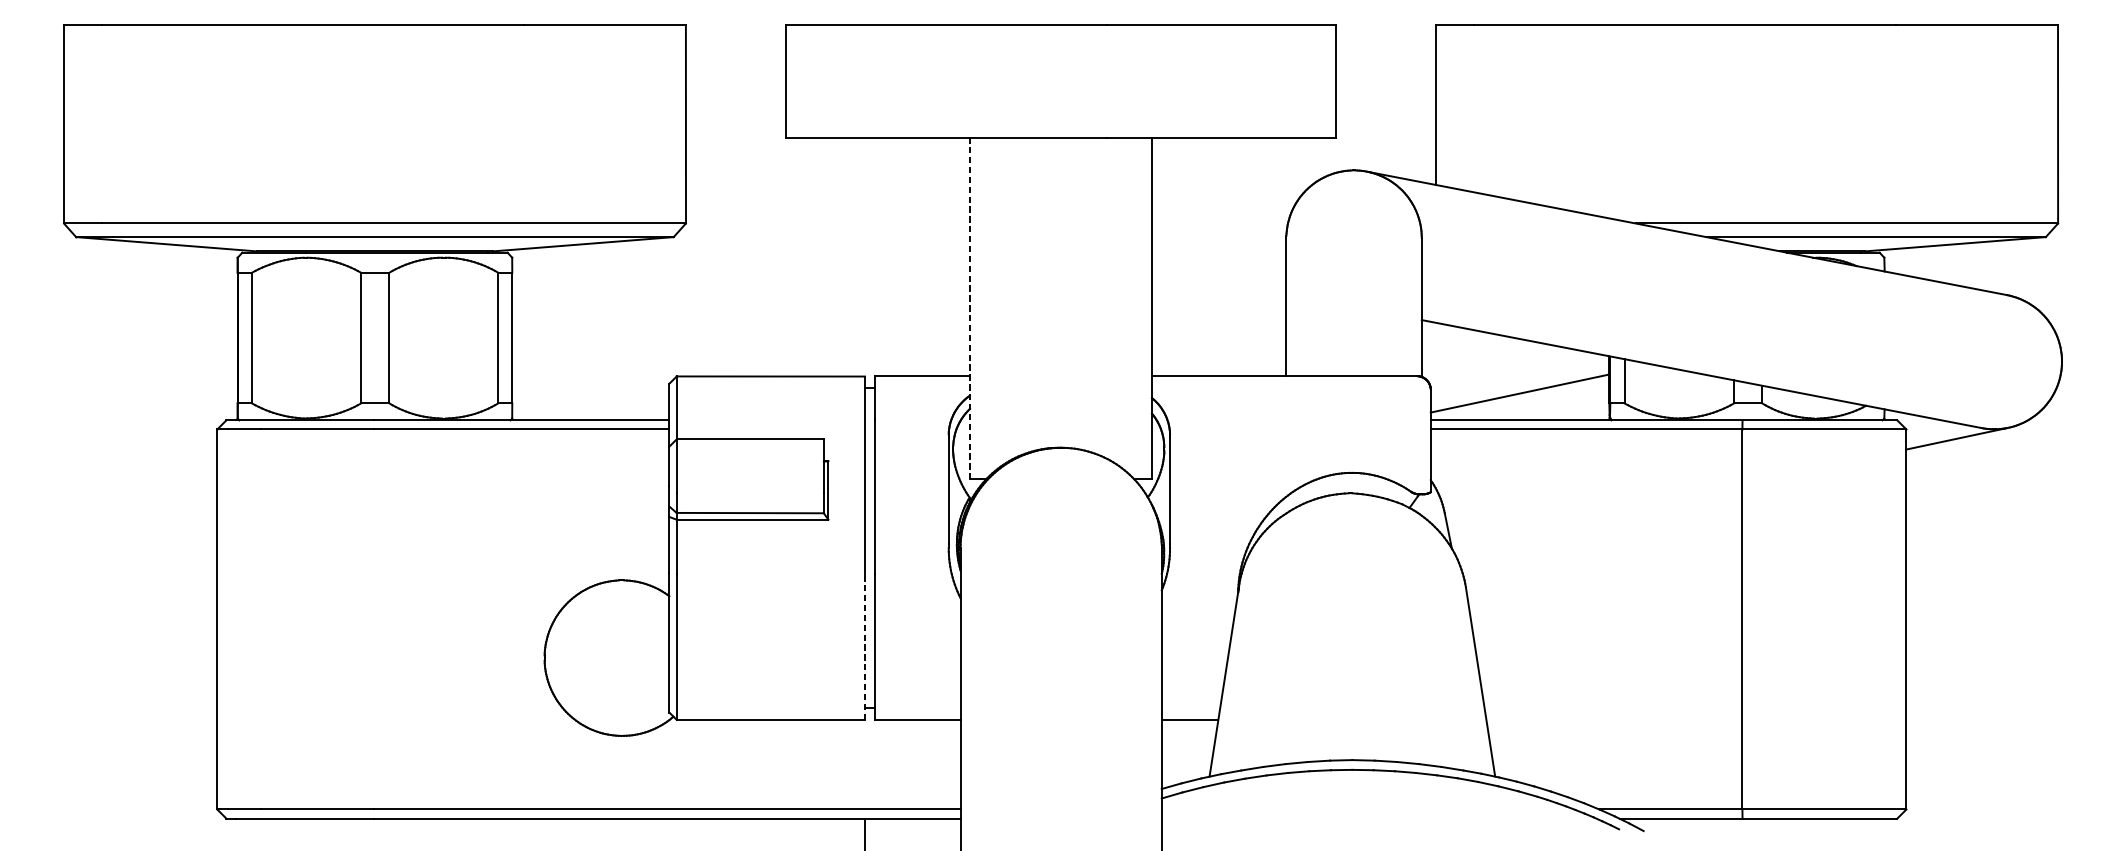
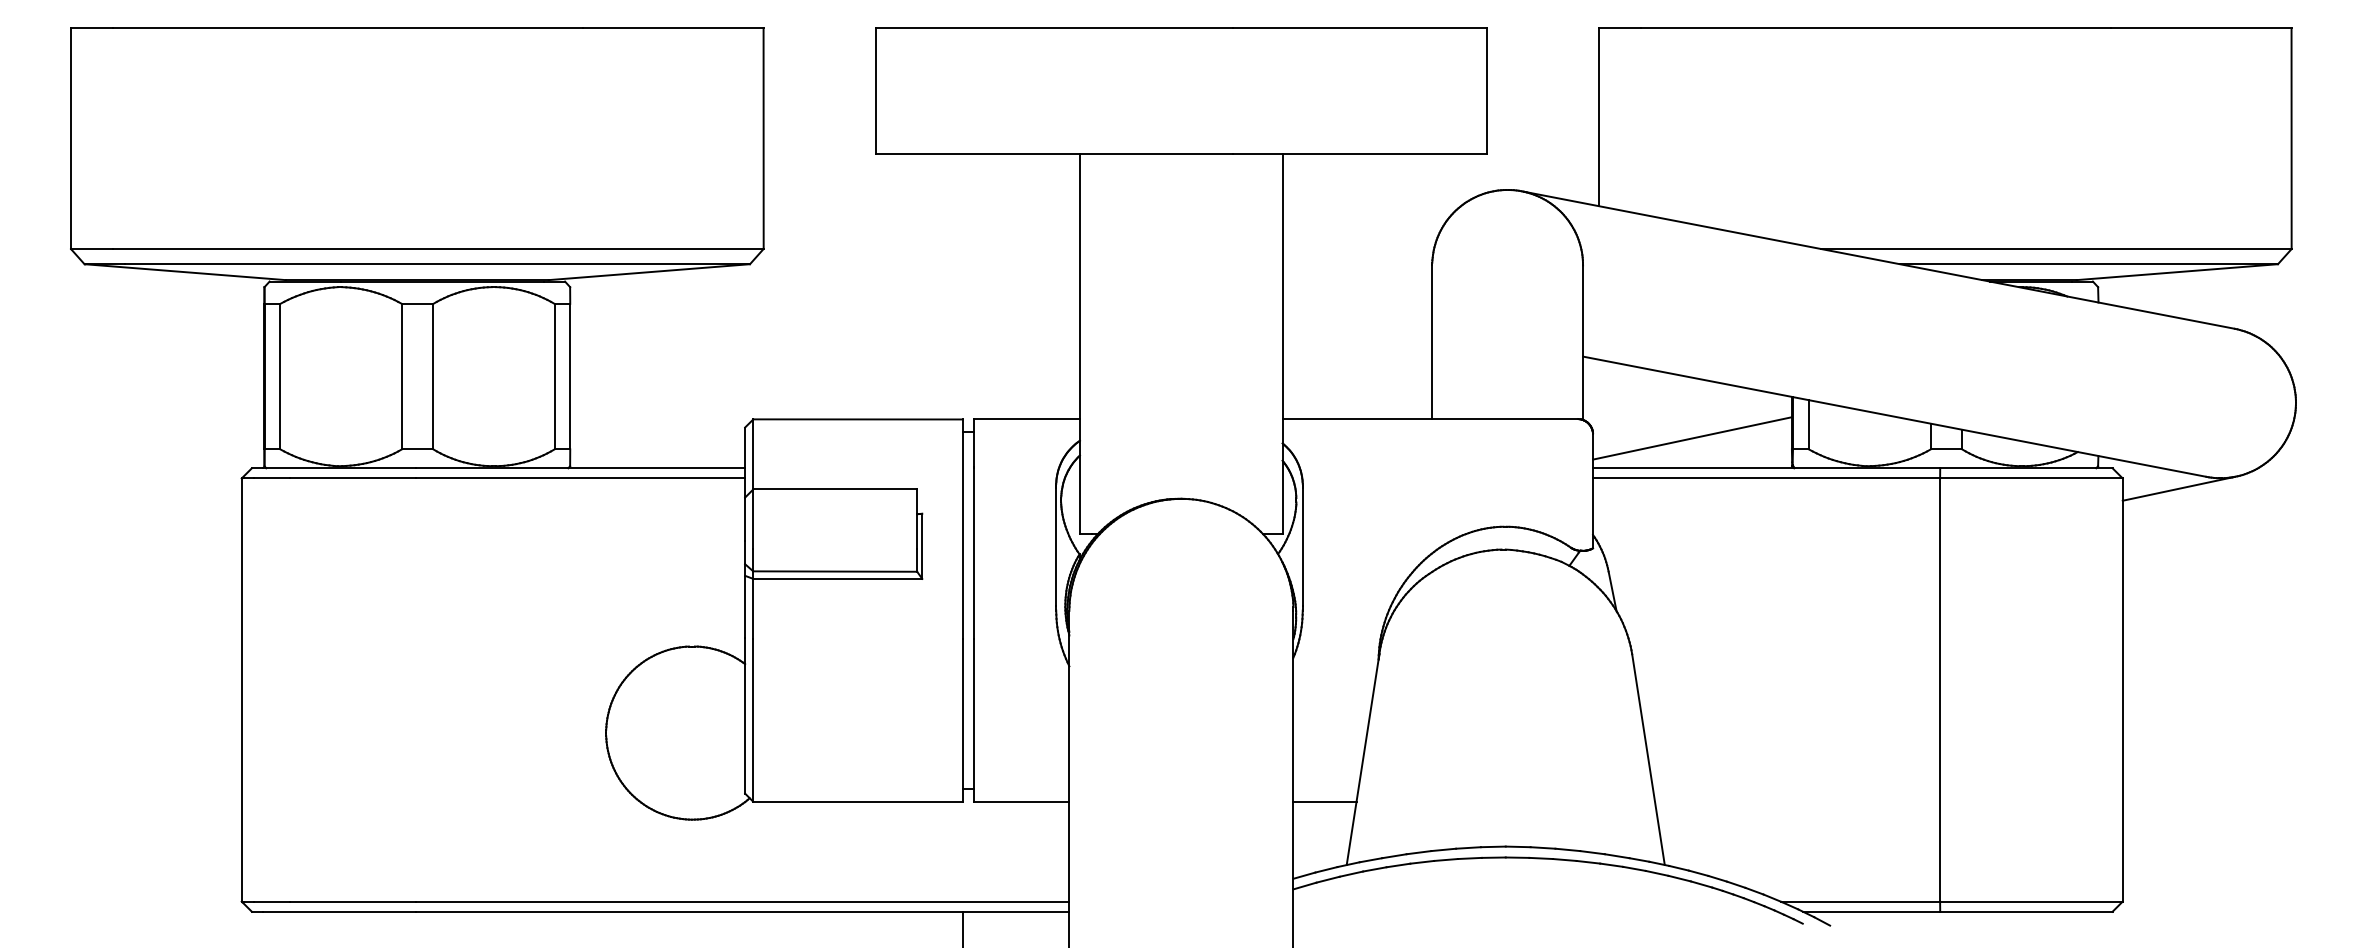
line: (969, 308) -> (1079, 343), dashed -> solid
line: (865, 646) -> (963, 720), dashed -> solid

